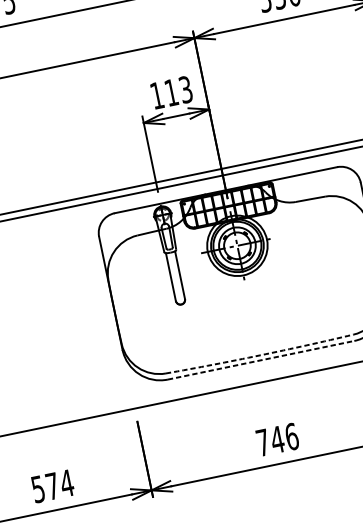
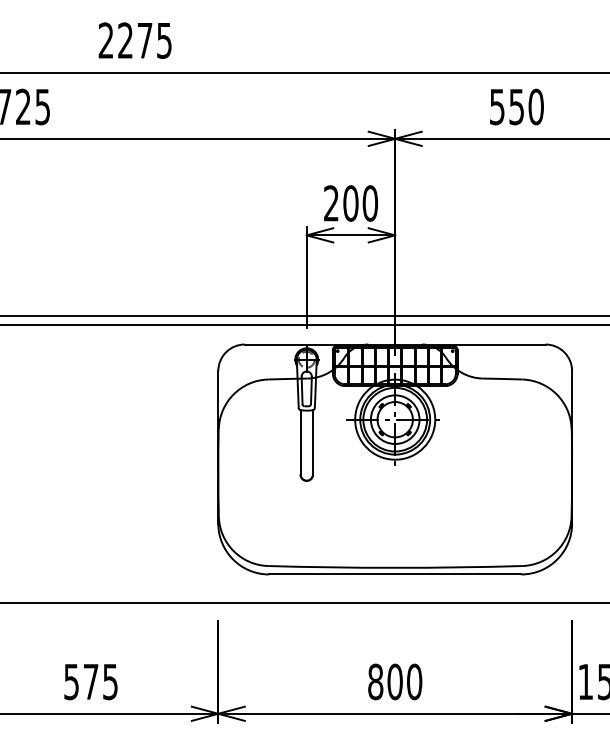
text: (171, 92) -> (351, 203), 113 -> 200
arc: (260, 355) -> (395, 567), dashed -> solid
line: (261, 360) -> (395, 574), dashed -> solid
text: (277, 439) -> (395, 681), 746 -> 800
text: (67, 483) -> (110, 682), 574 -> 575

